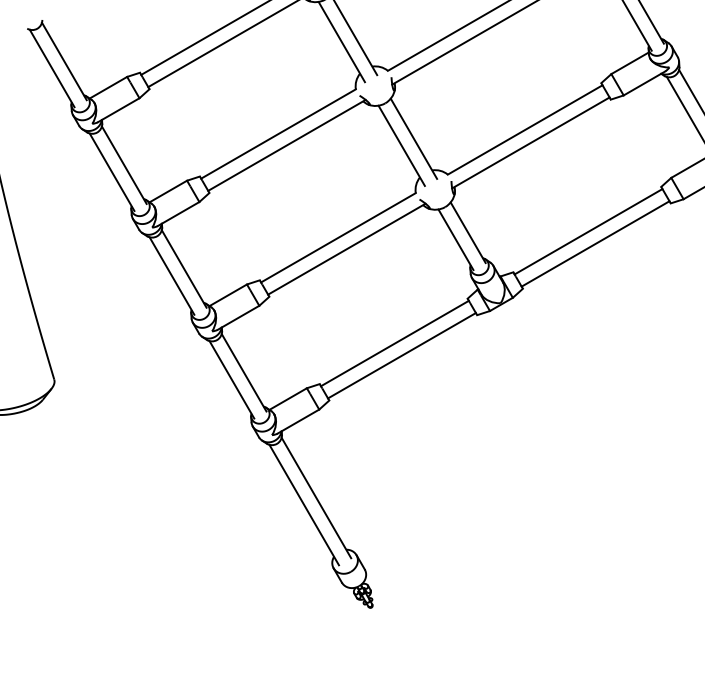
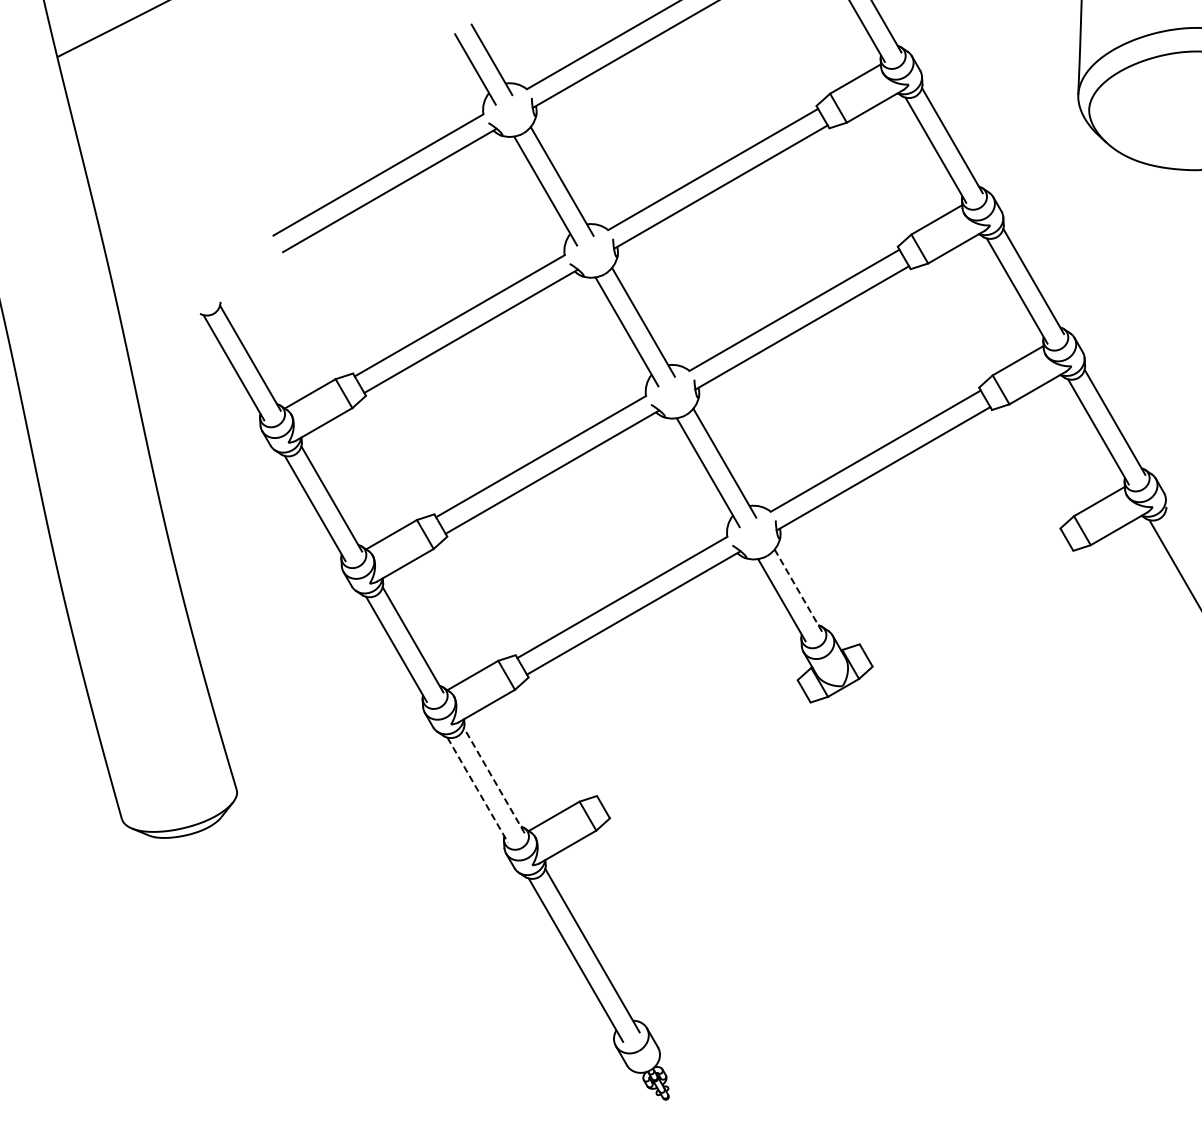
line: (588, 231) -> (961, 589), removed
line: (468, 232) -> (798, 590), solid -> dashed
line: (595, 243) -> (971, 605), removed
line: (394, 343) -> (698, 740), removed
line: (401, 355) -> (708, 757), removed
line: (244, 372) -> (494, 780), solid -> dashed
line: (231, 380) -> (477, 790), solid -> dashed

